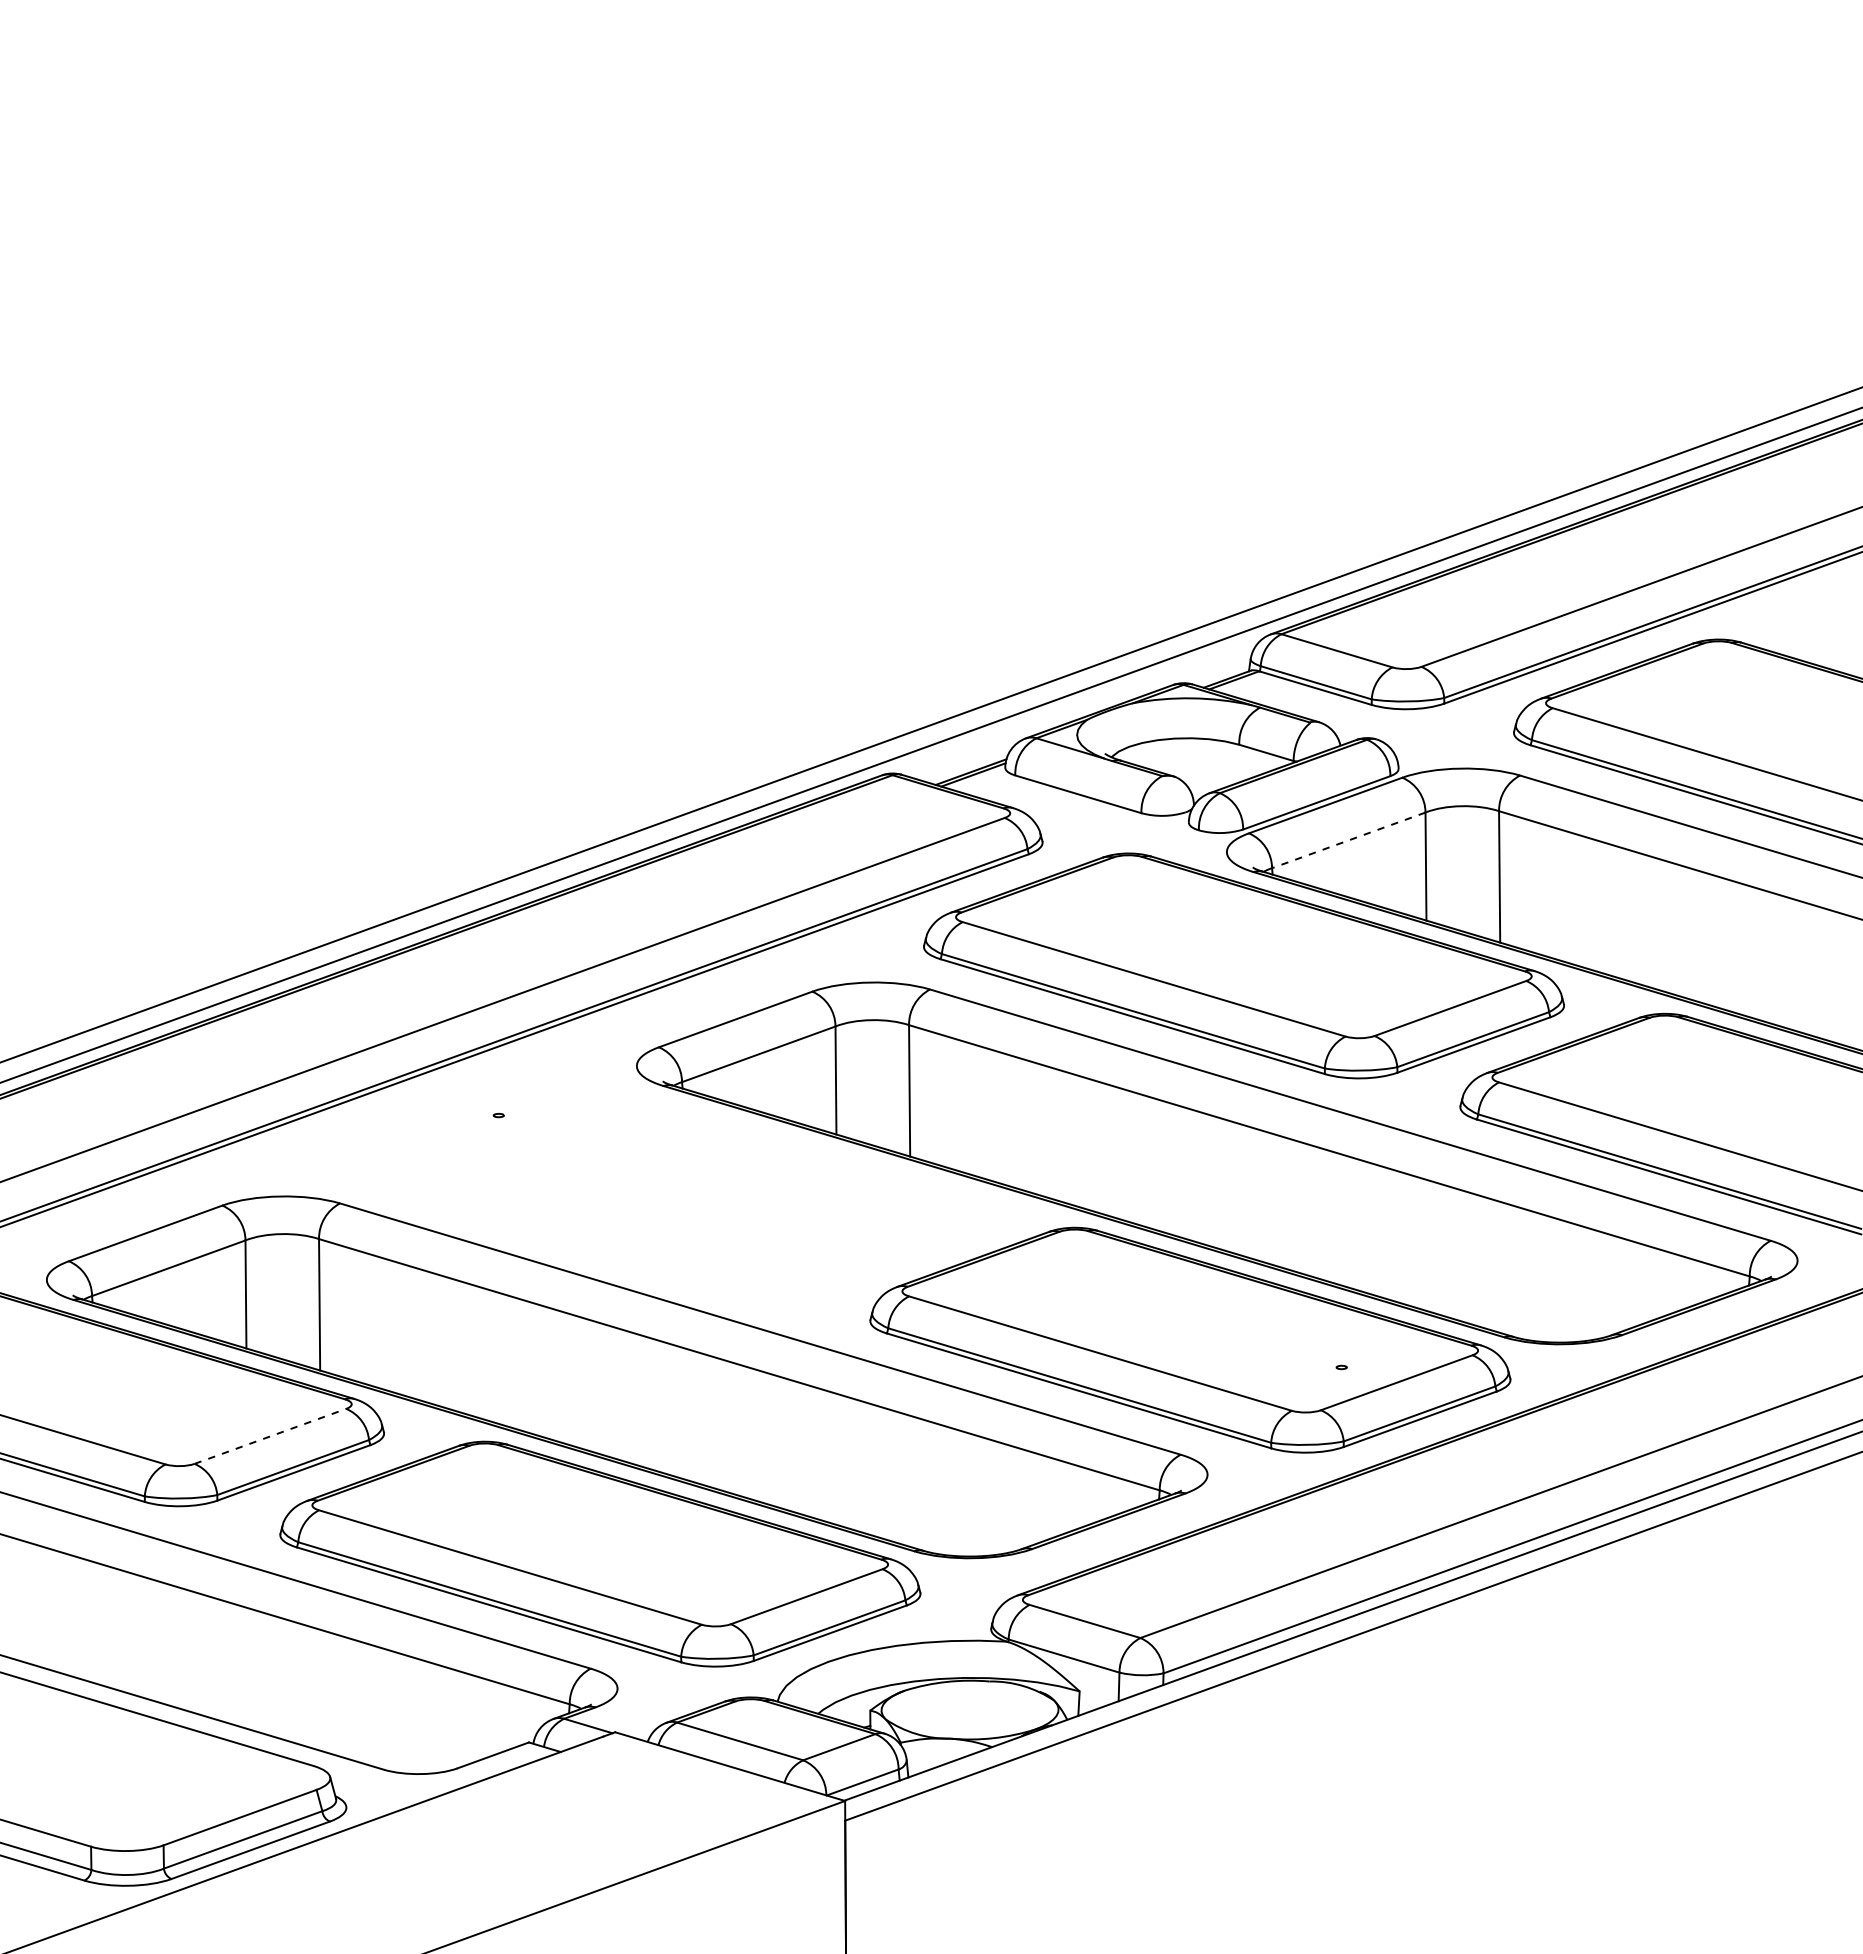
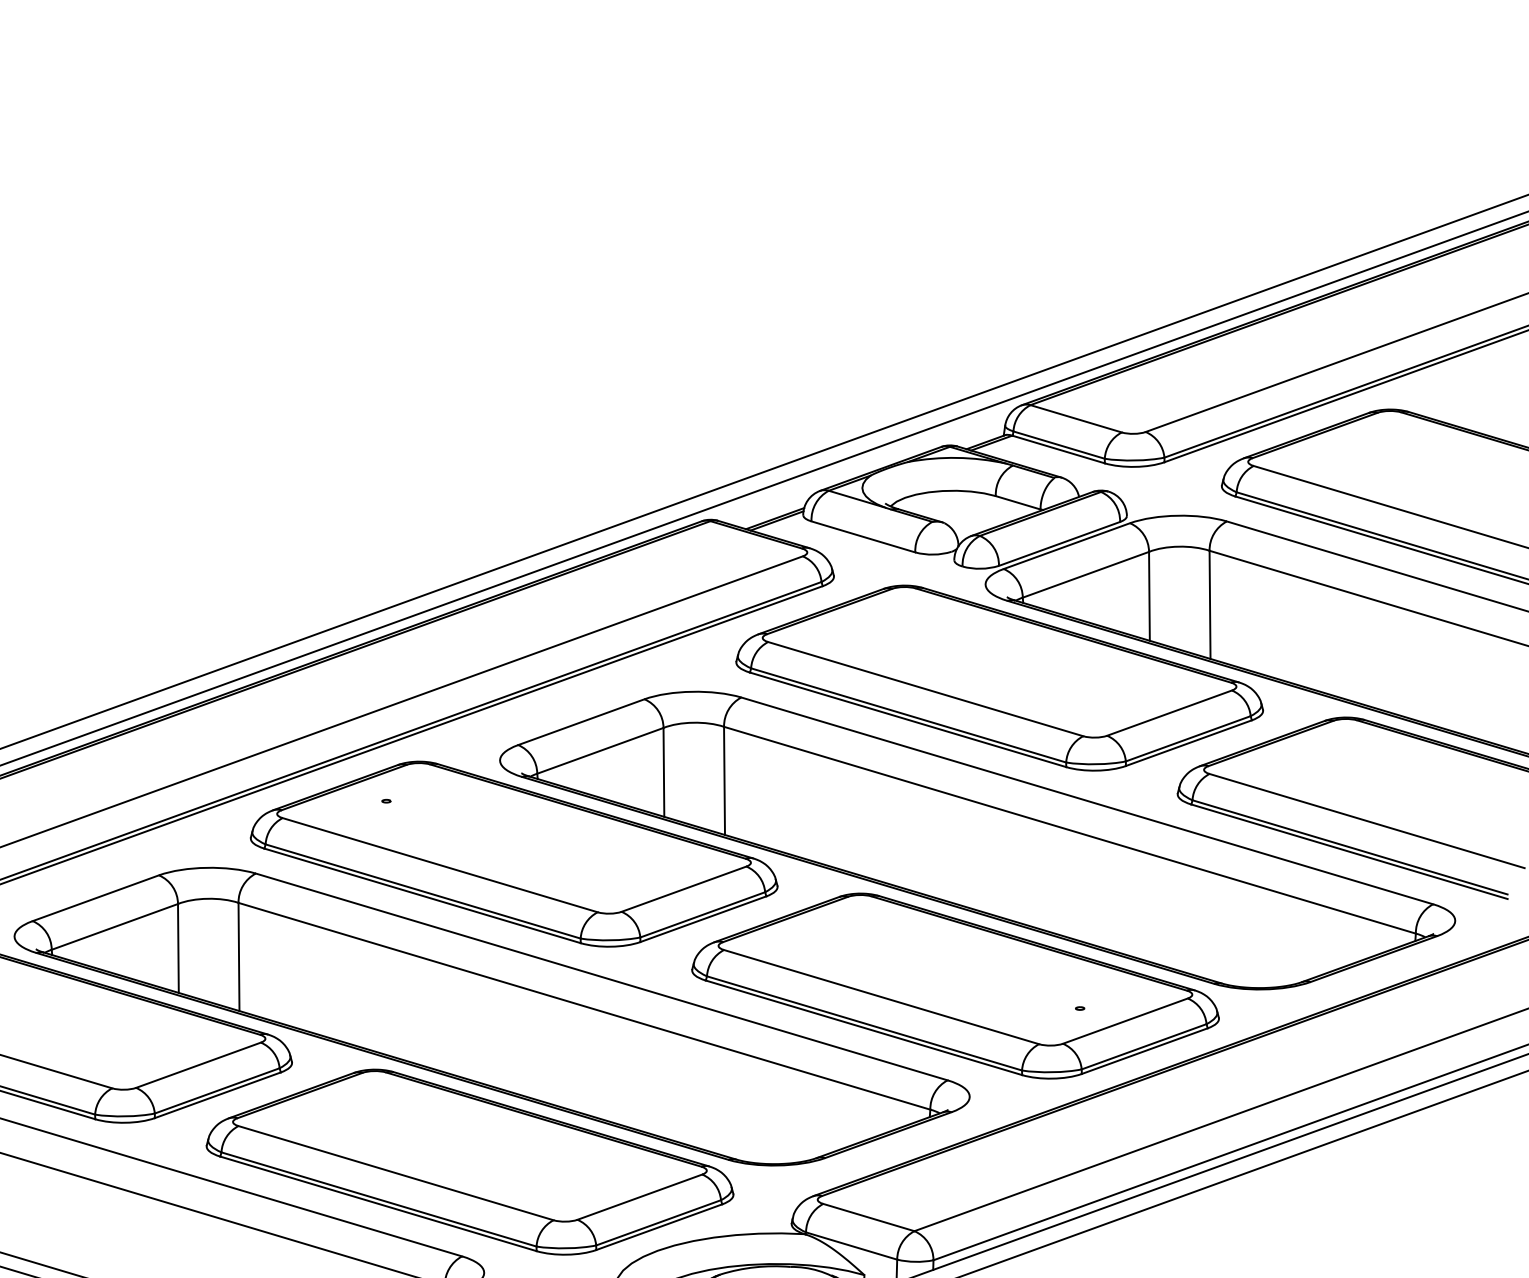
line: (1348, 840) -> (1085, 574), dashed -> solid
part: (653, 1179) -> (513, 853), added
line: (270, 1436) -> (198, 1065), dashed -> solid

